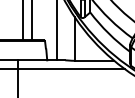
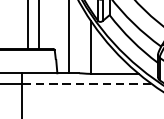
line: (72, 69) -> (88, 84), solid -> dashed

